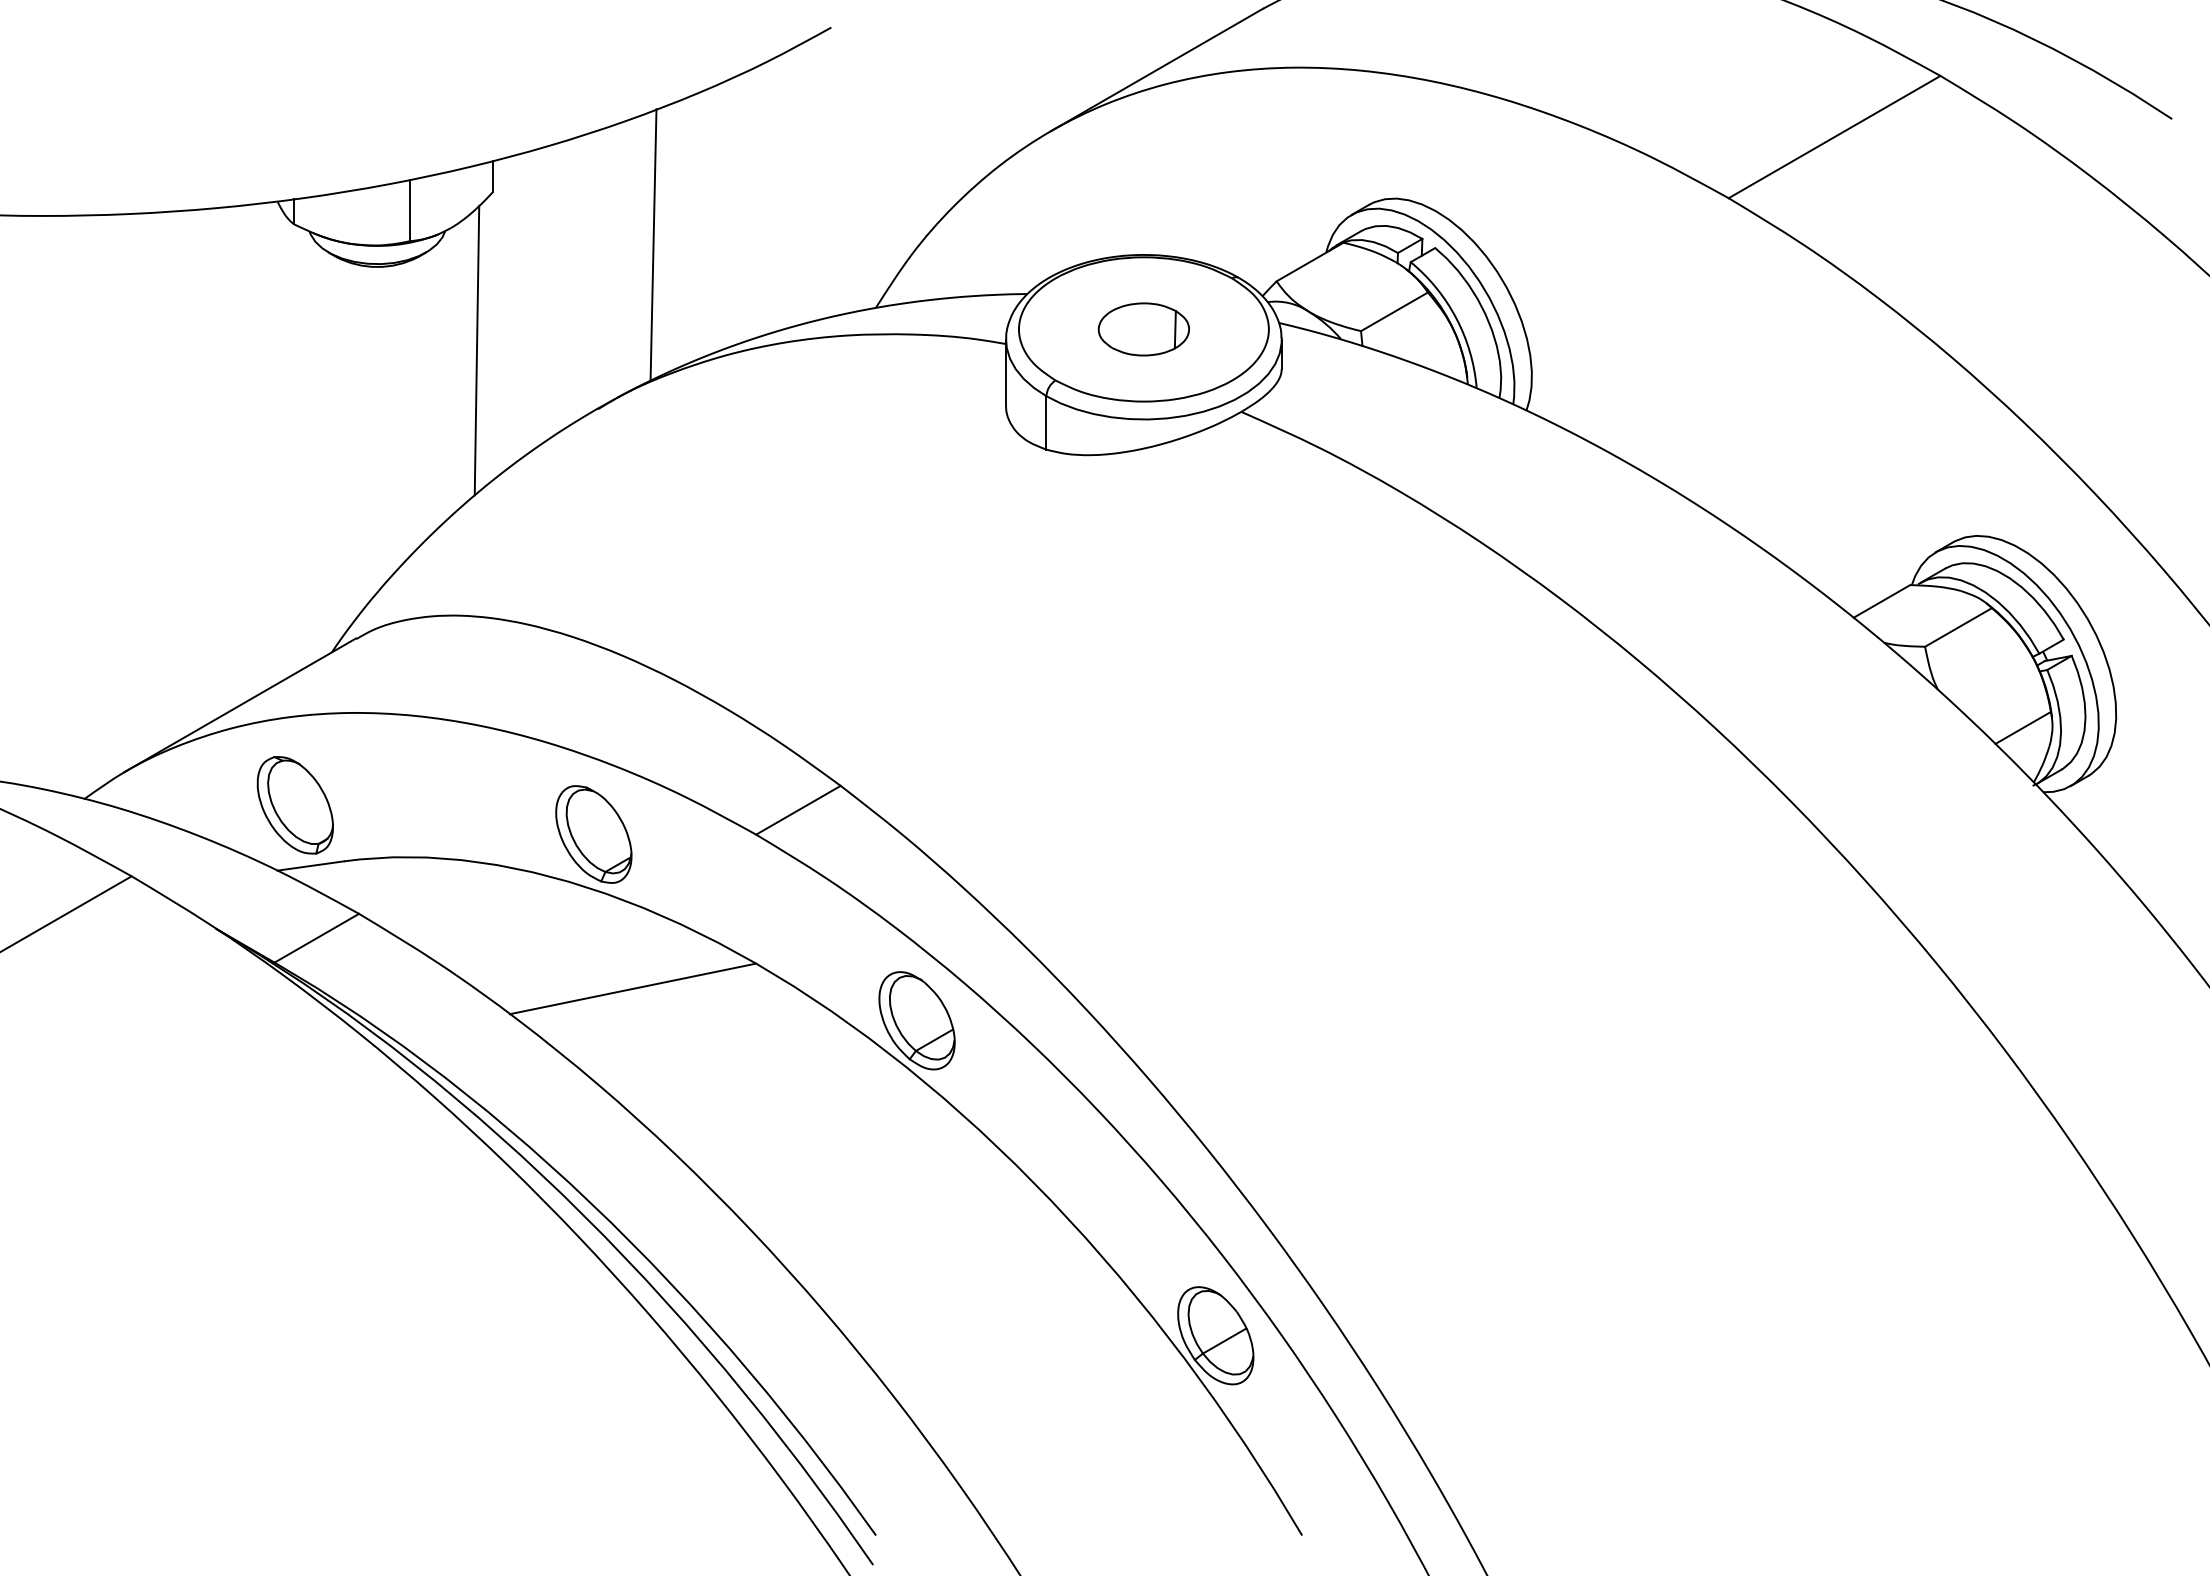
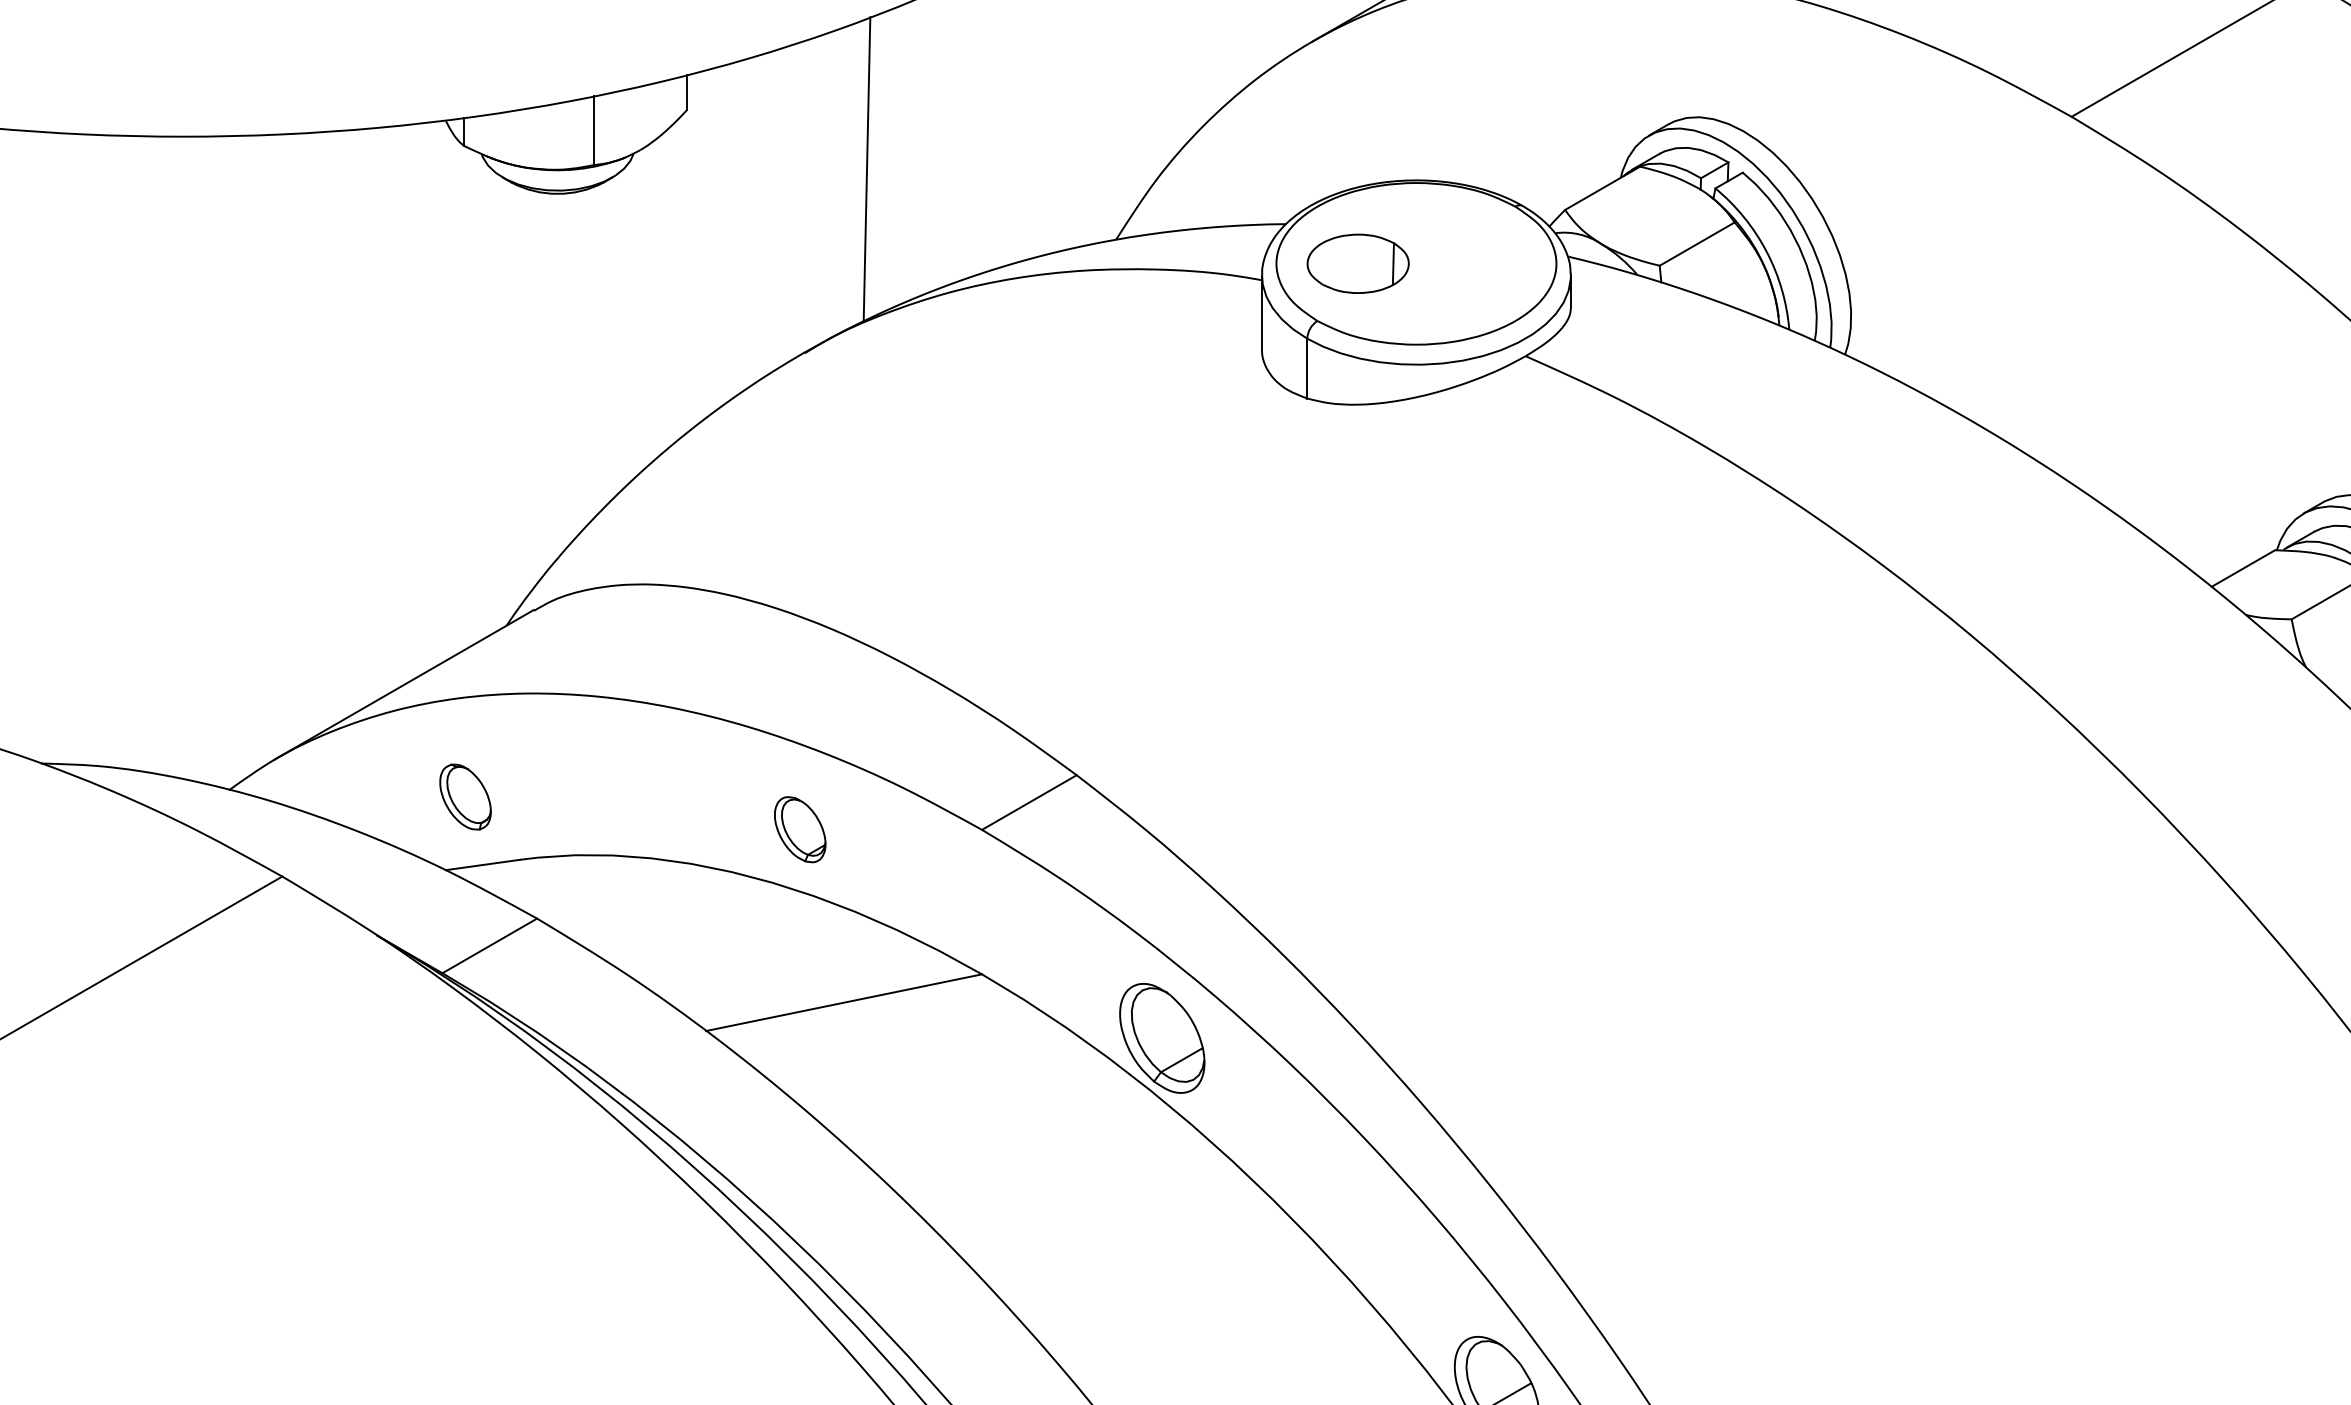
part: (1143, 329) -> (1357, 263), moved
line: (476, 350) -> (668, 287), removed
part: (294, 805) -> (464, 797), size x0.6
part: (593, 834) -> (799, 829), size x0.6

